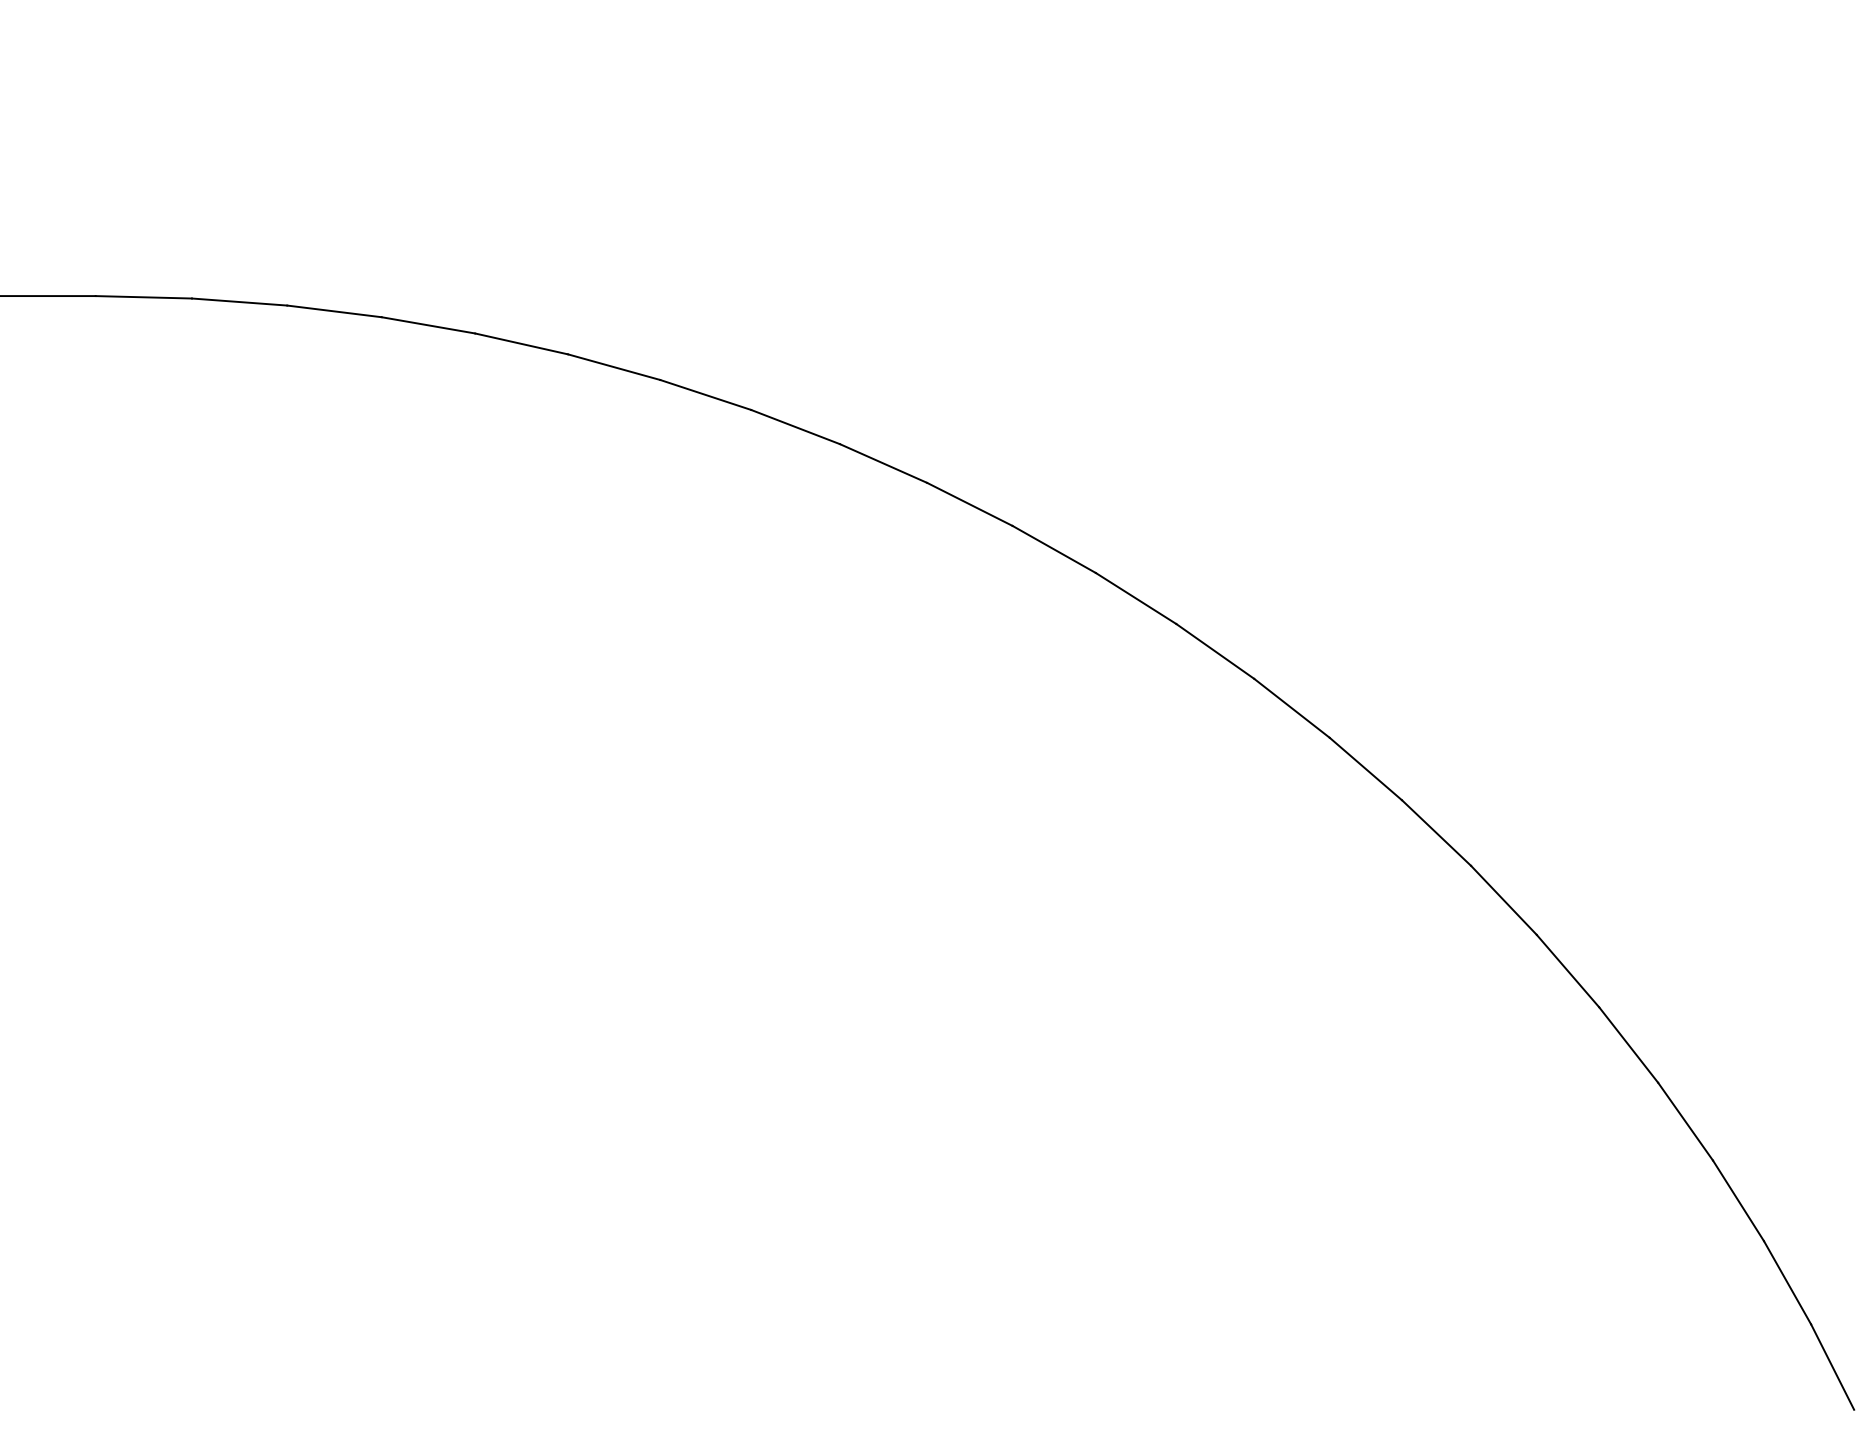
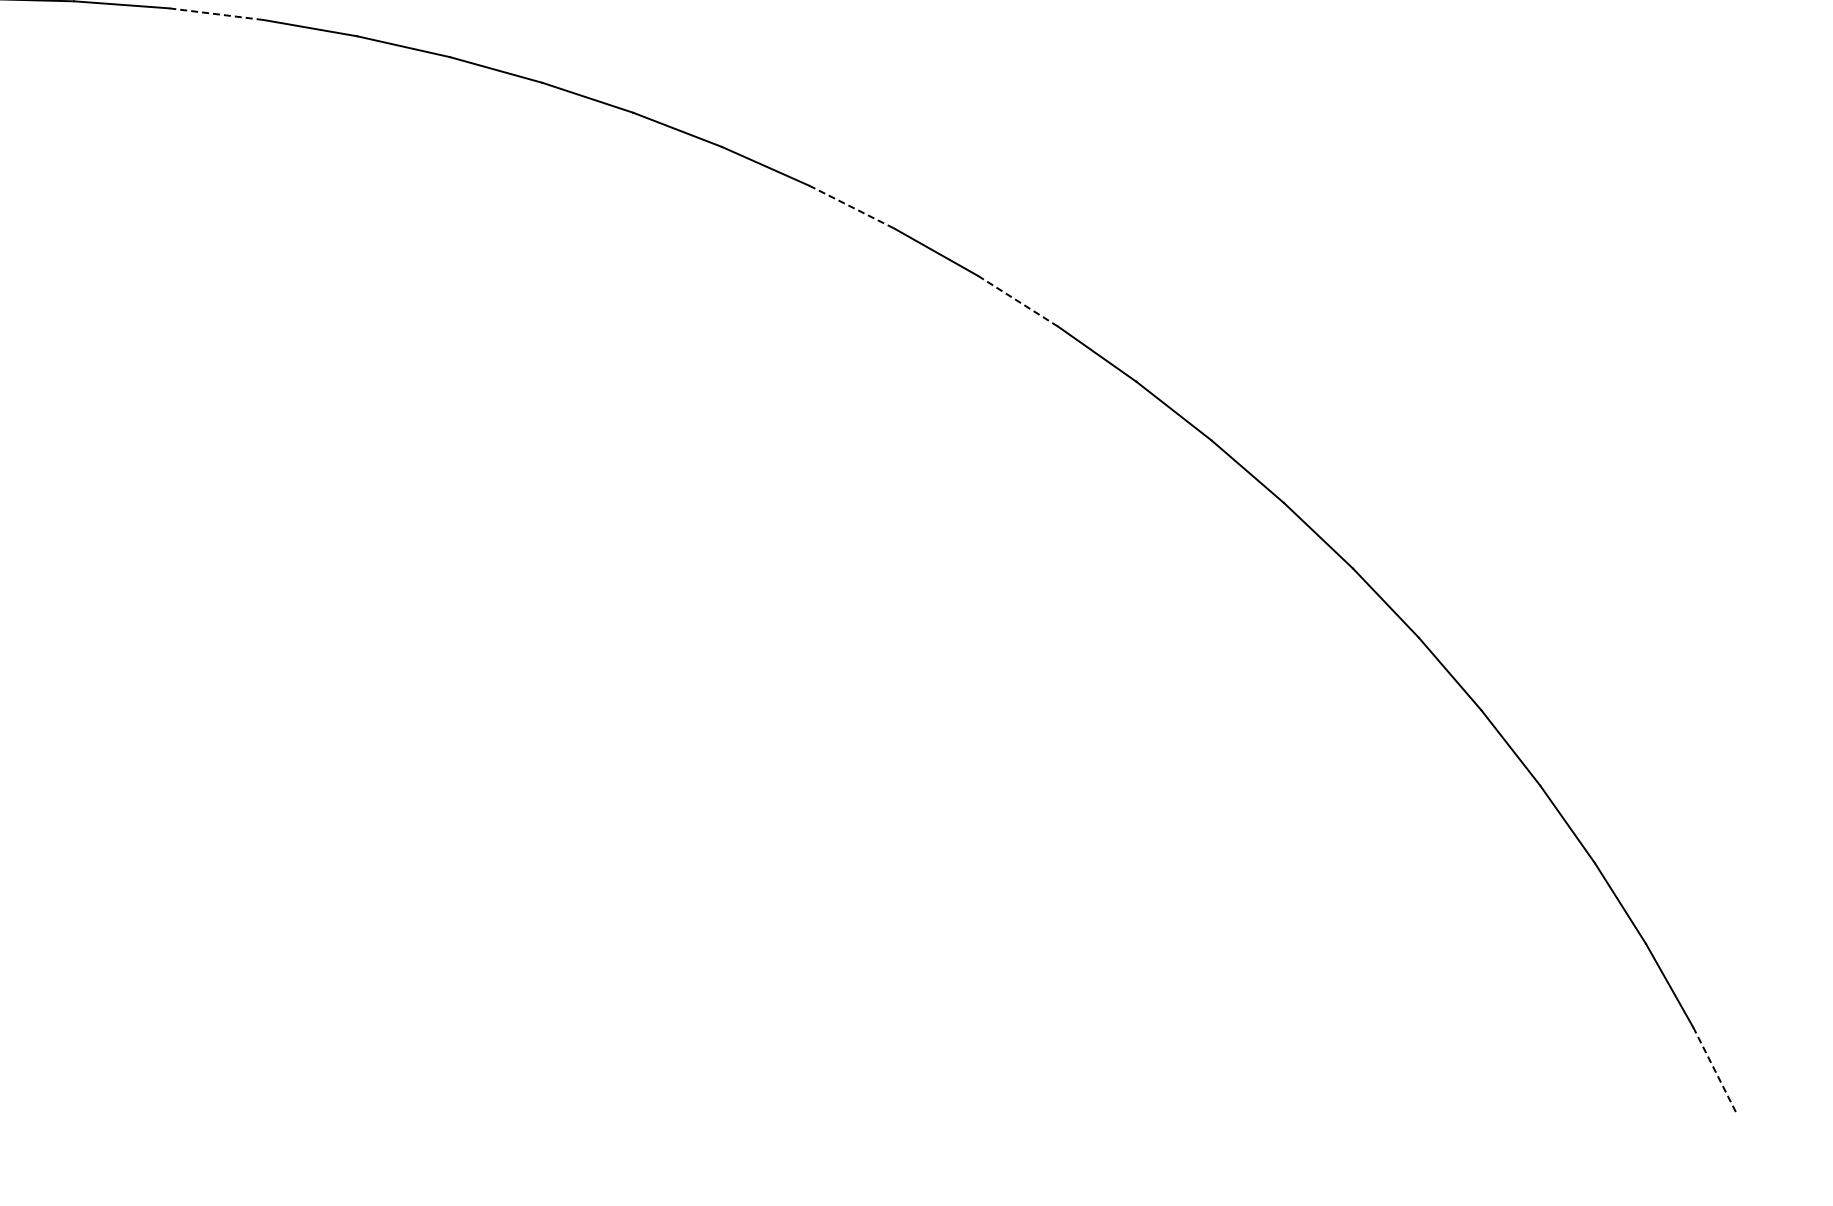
line: (334, 311) -> (216, 14), solid -> dashed
line: (969, 504) -> (851, 207), solid -> dashed
line: (1136, 598) -> (1018, 301), solid -> dashed
line: (1832, 1367) -> (1714, 1070), solid -> dashed

